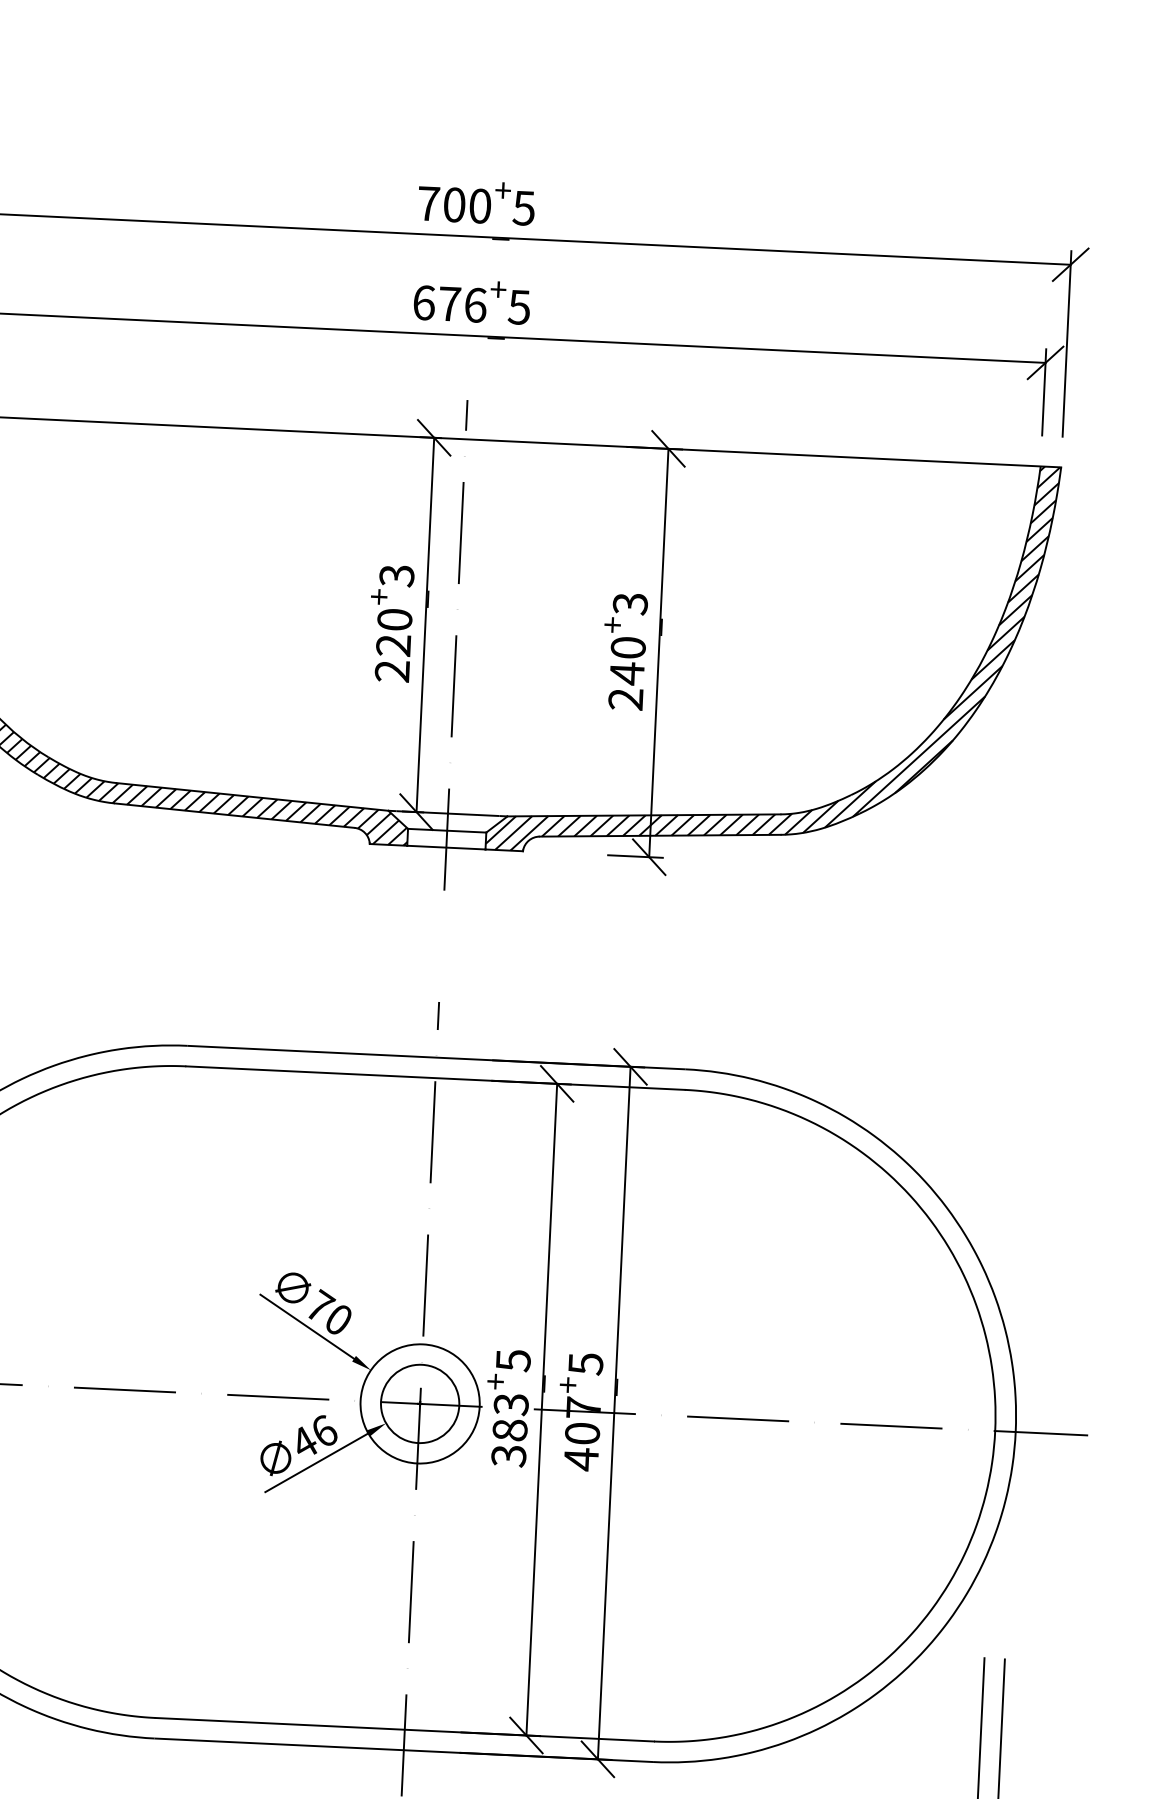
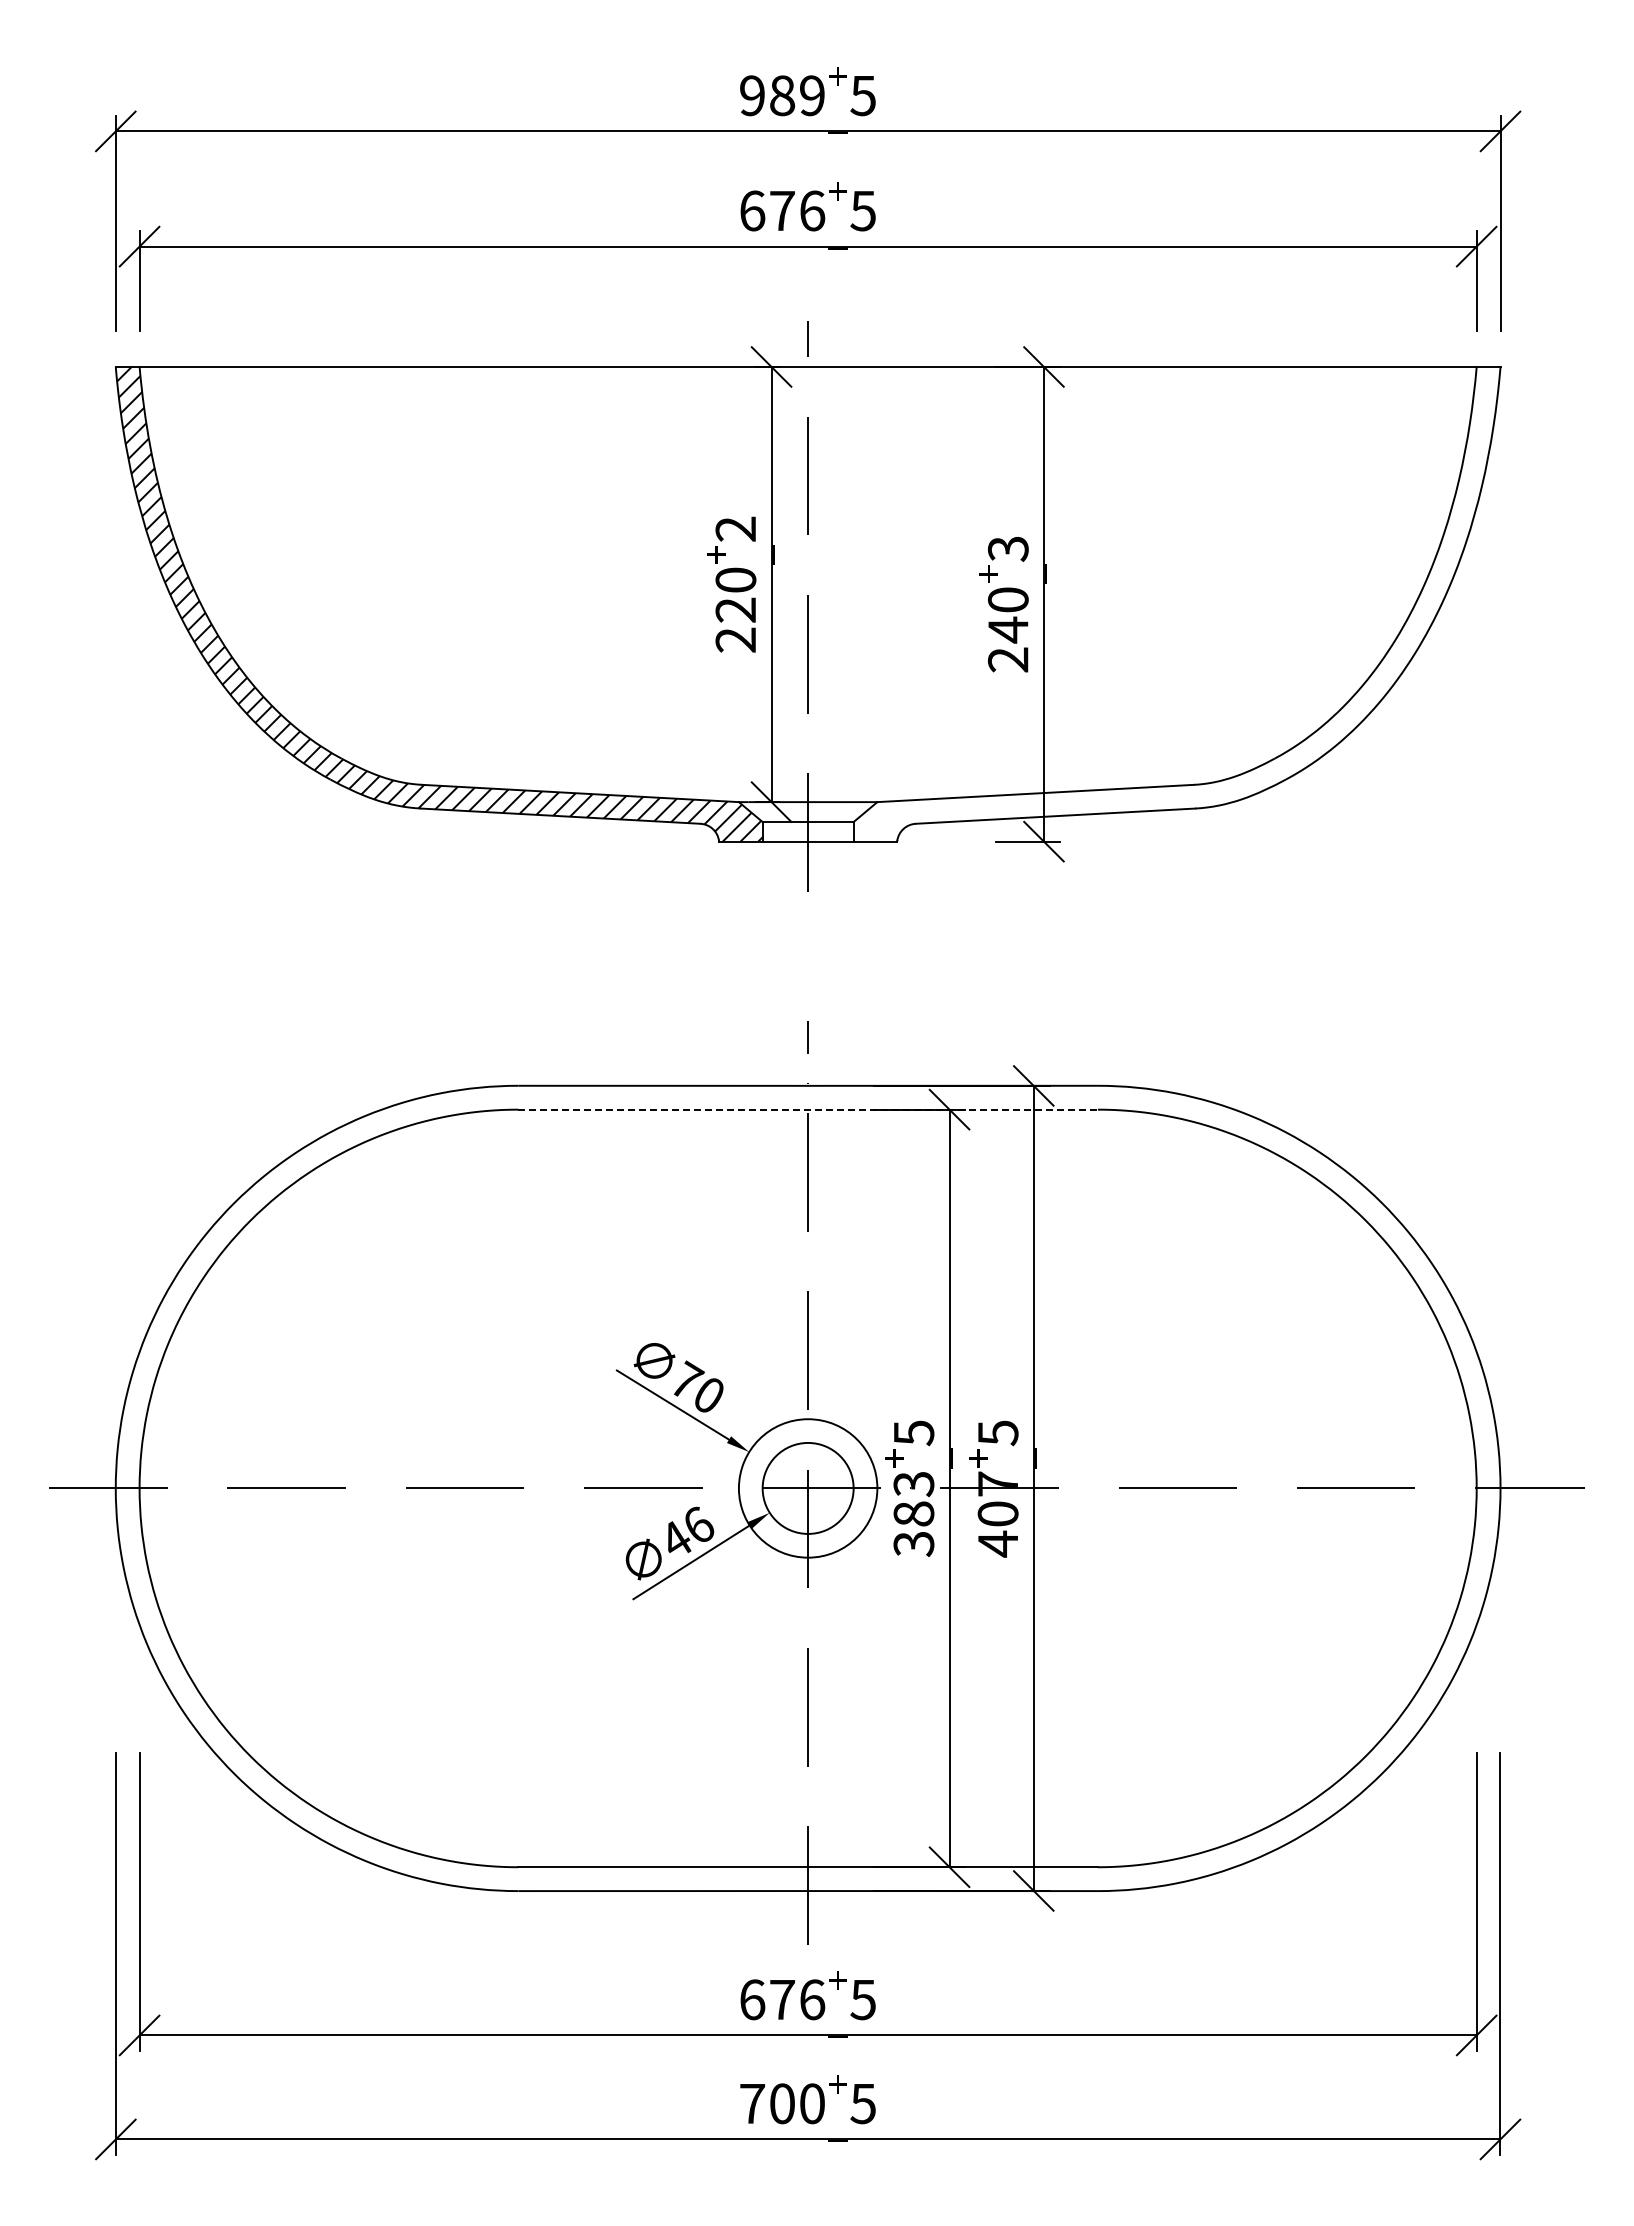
text: (454, 204) -> (782, 95), 700 -> 989
text: (396, 576) -> (735, 529), 3 -> 2
hatch: (772, 657) -> (1176, 603), removed
line: (435, 1077) -> (808, 1109), solid -> dashed

